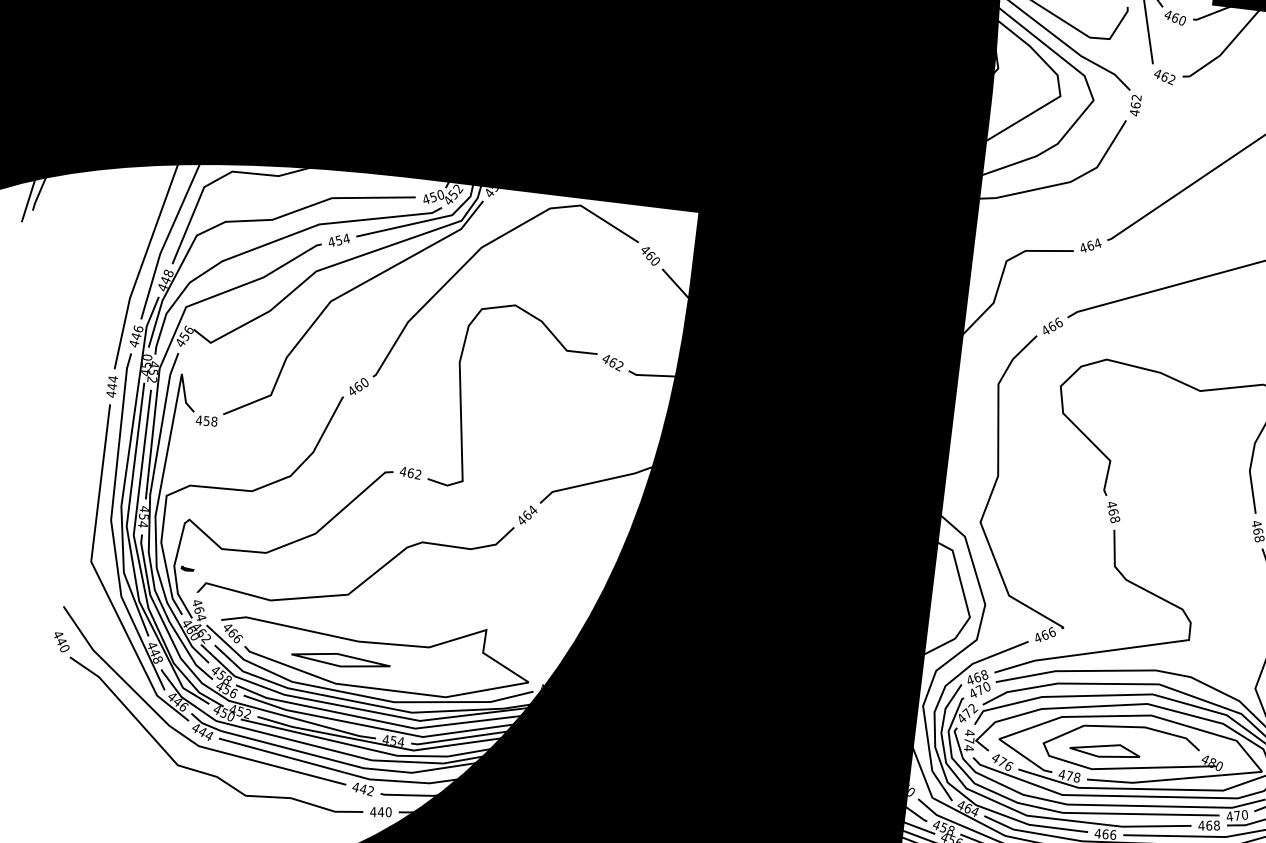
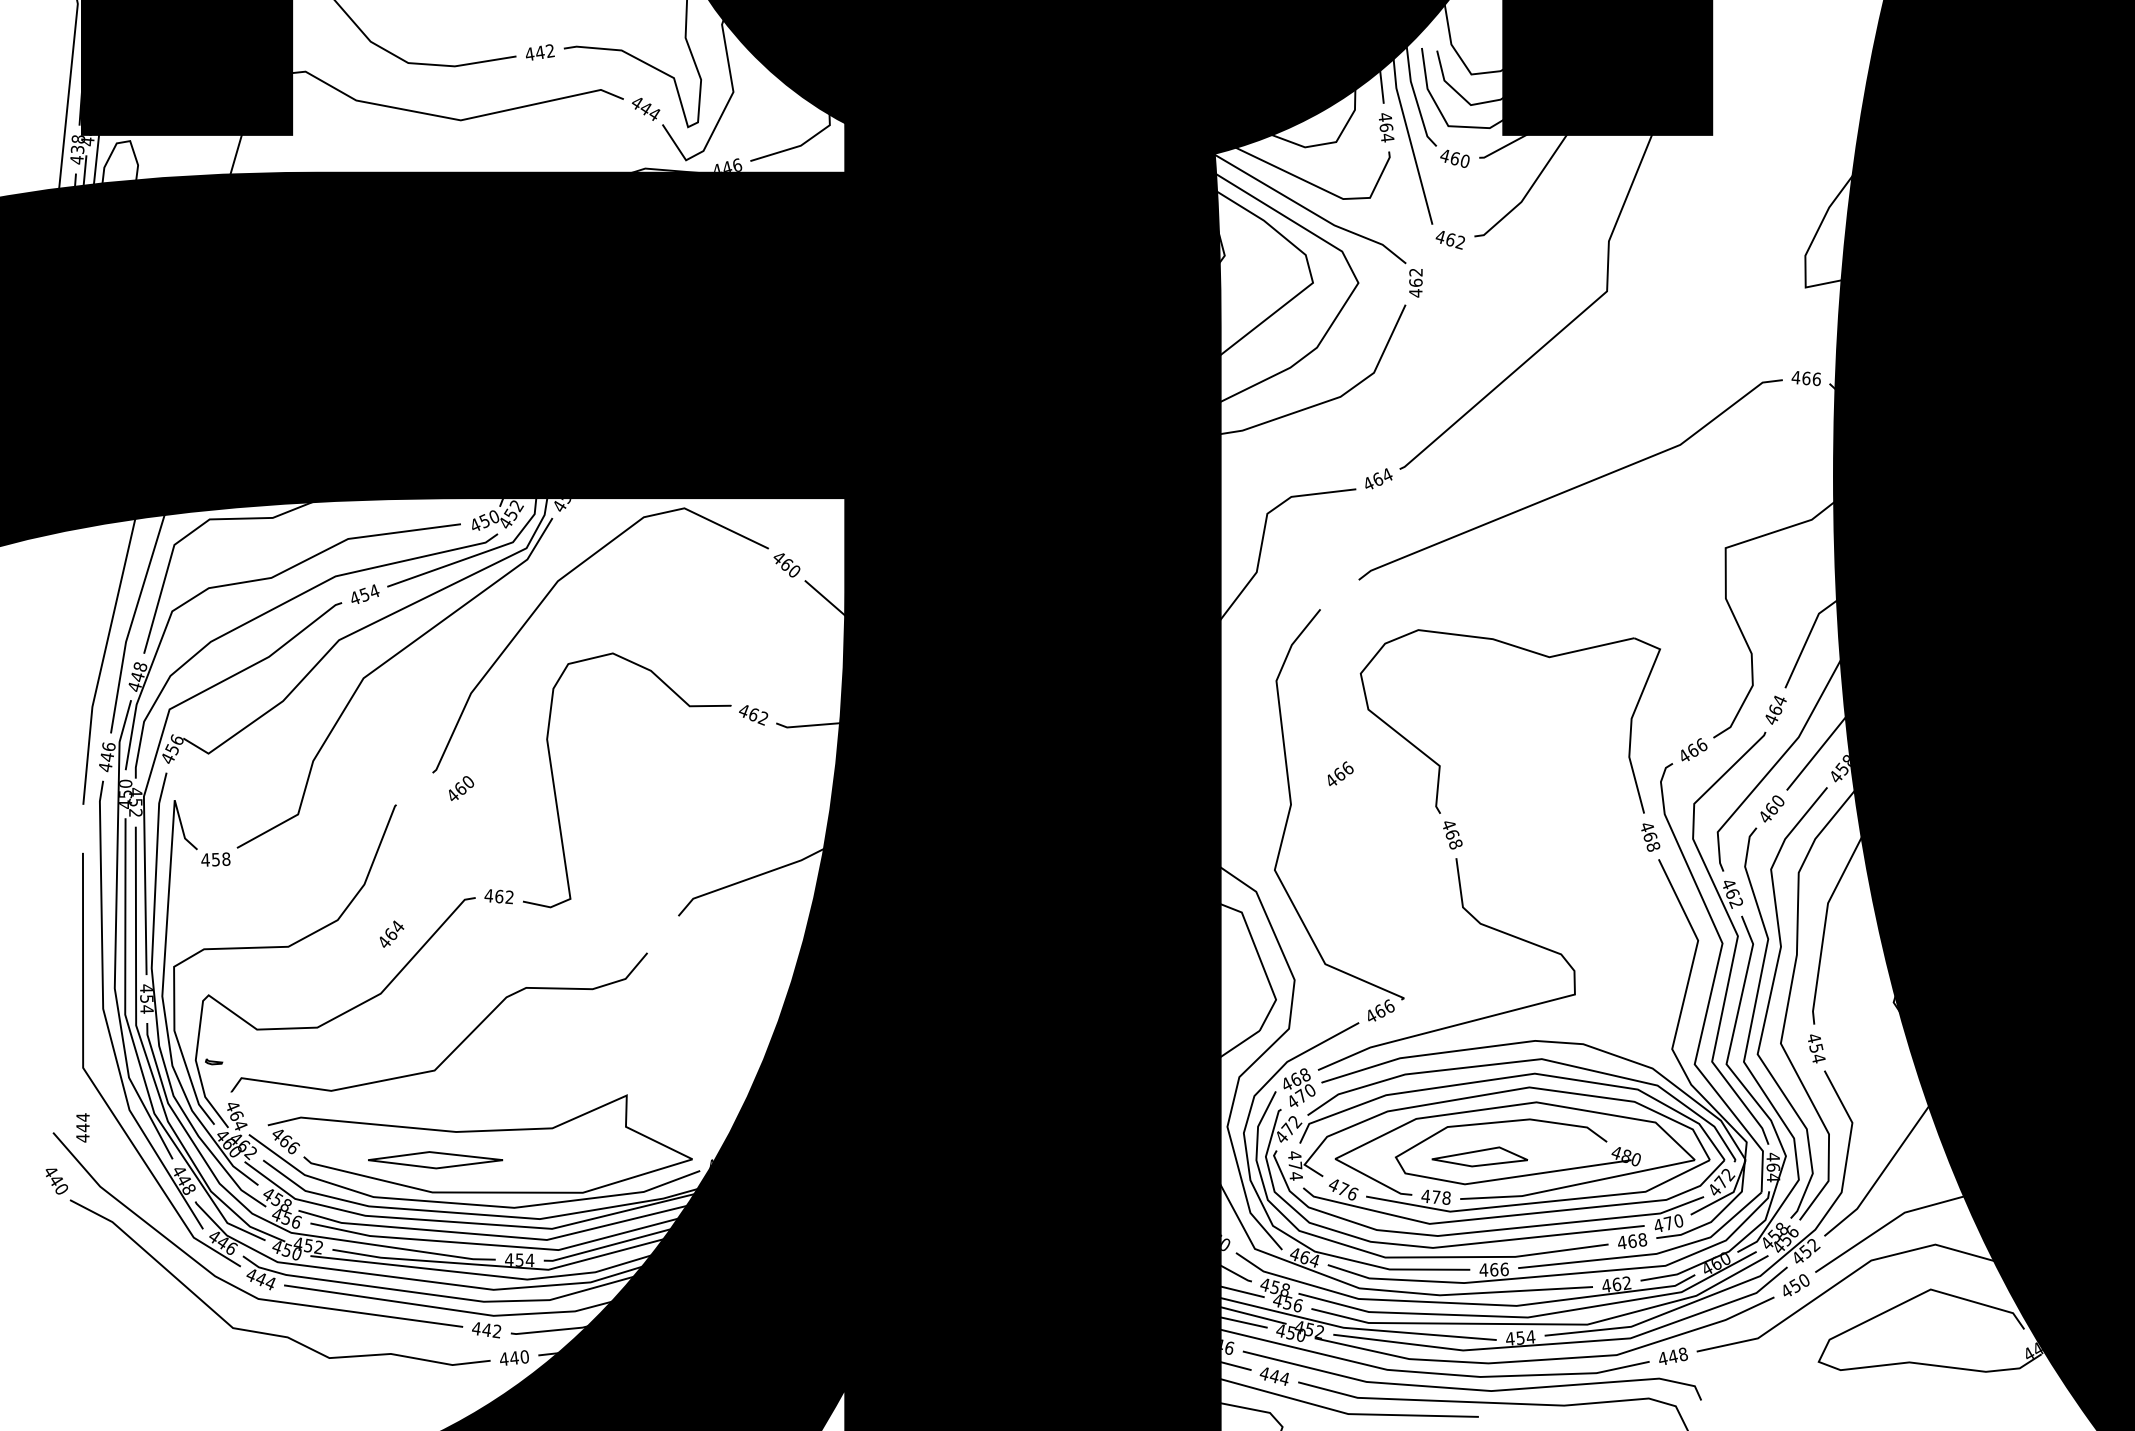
text: (1053, 325) -> (1340, 773), moved
text: (111, 386) -> (82, 1127), moved
text: (359, 386) -> (461, 788), moved
text: (527, 514) -> (391, 933), moved

